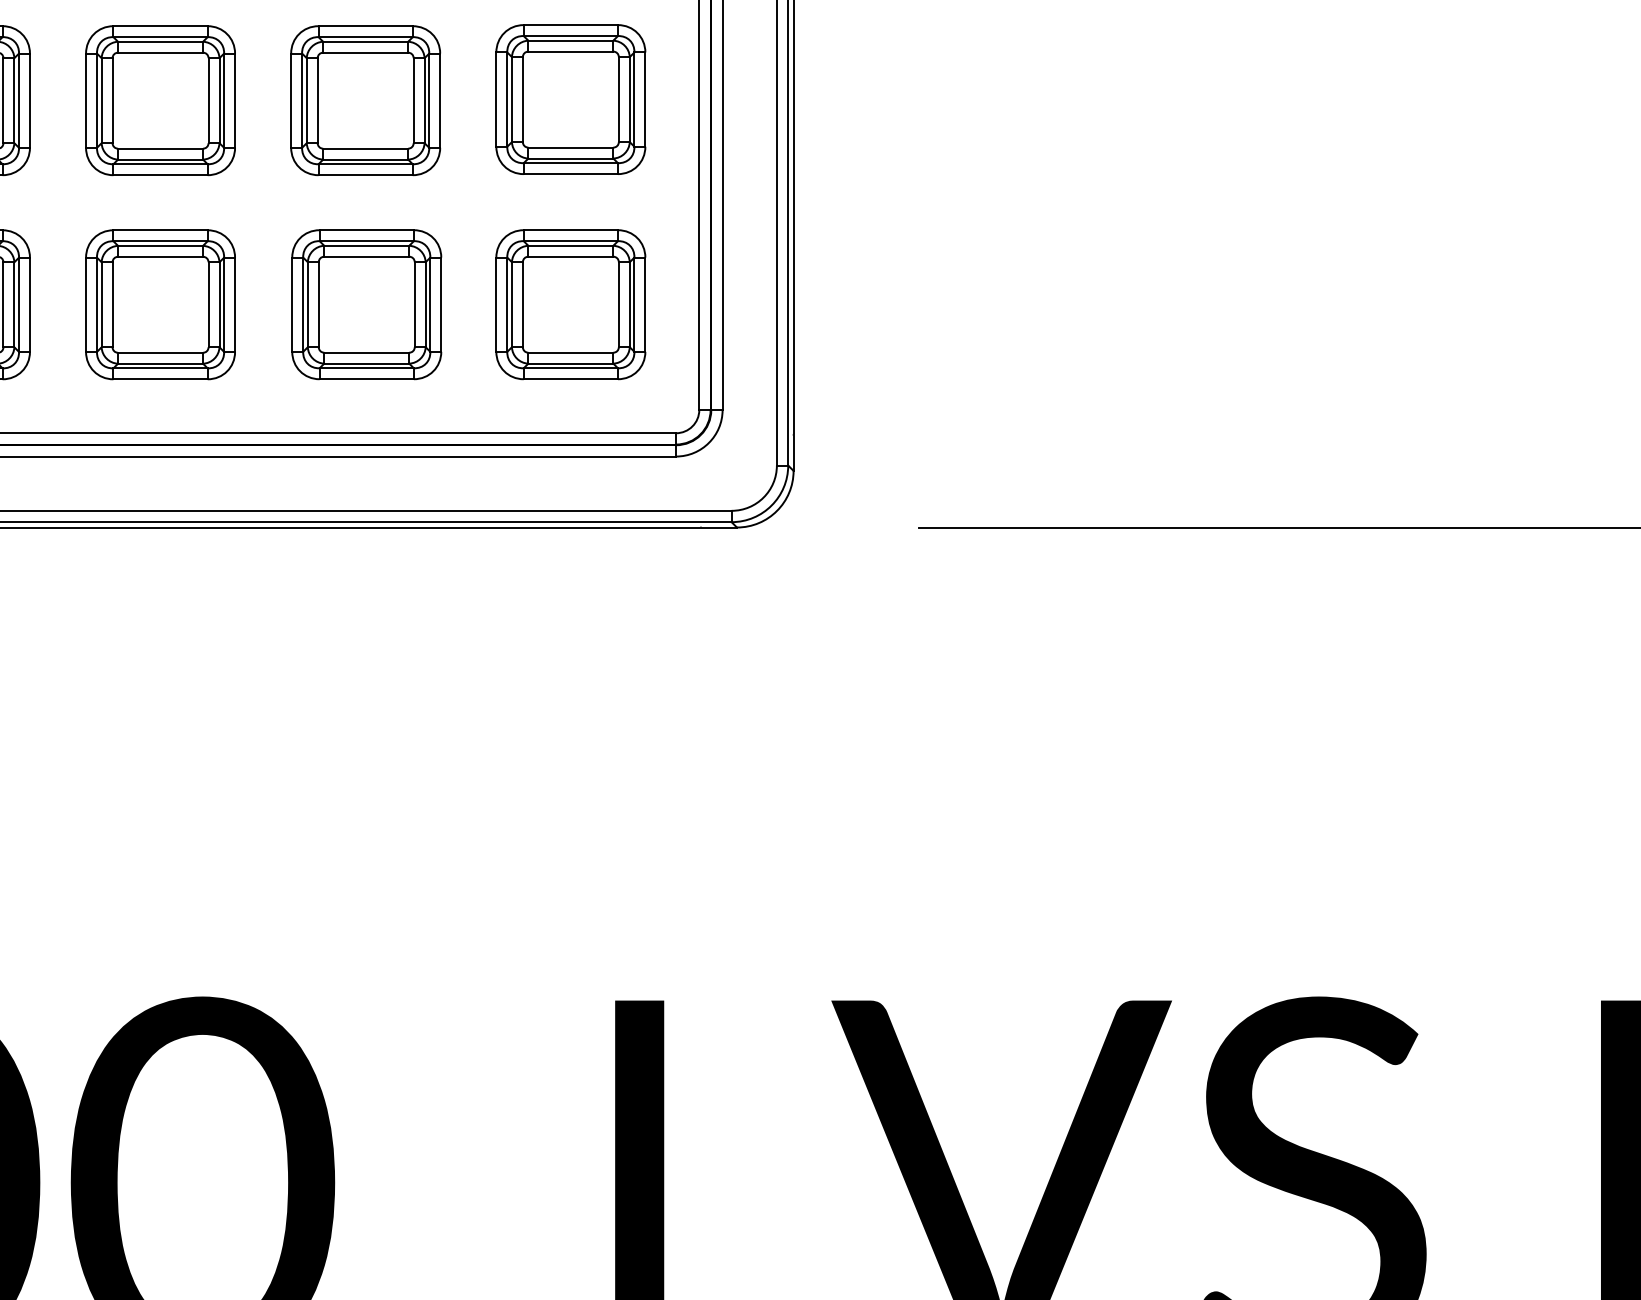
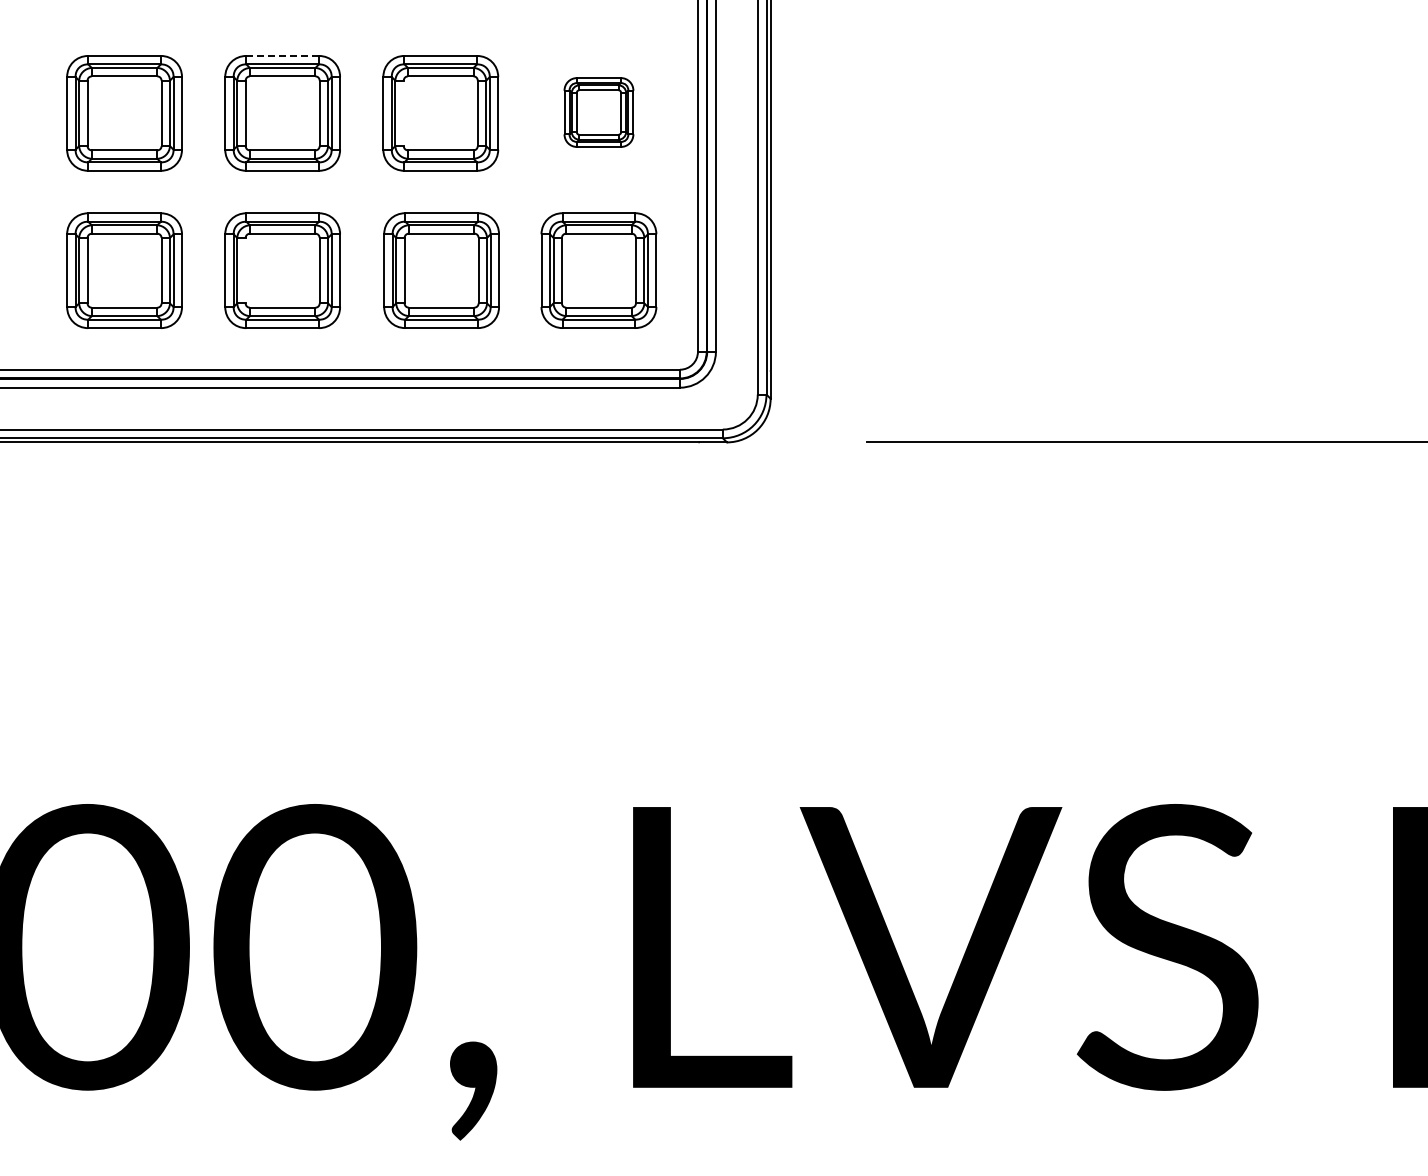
line: (161, 25) -> (283, 55), solid -> dashed
part: (570, 99) -> (598, 112), size x0.6
line: (317, 100) -> (403, 113), removed
line: (112, 304) -> (245, 270), removed

